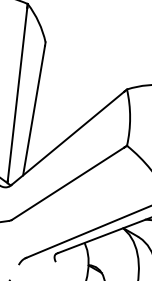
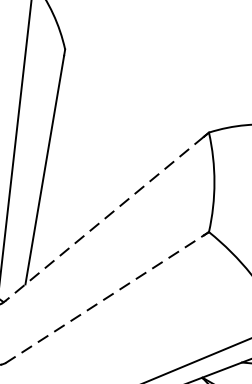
line: (67, 138) -> (103, 219), solid -> dashed
line: (67, 183) -> (103, 298), solid -> dashed

